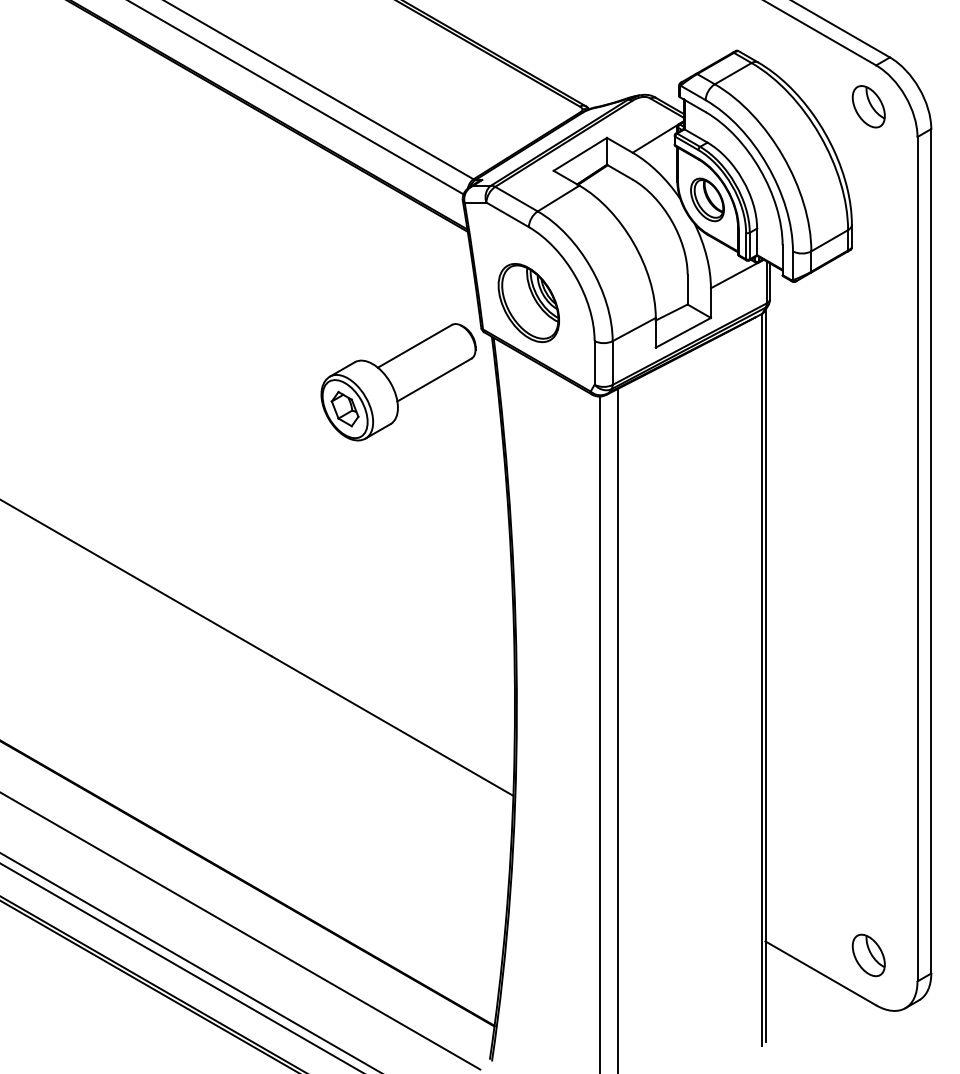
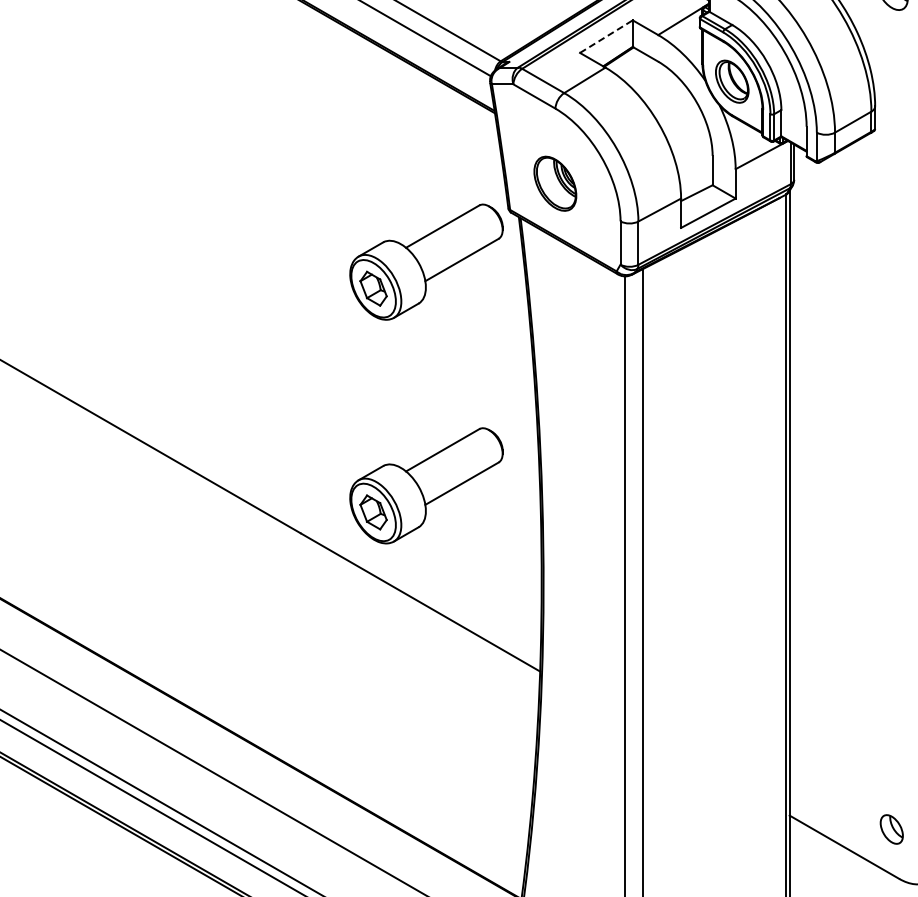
line: (580, 154) -> (606, 36), solid -> dashed
part: (528, 302) -> (555, 183), size x0.7
part: (398, 608) -> (426, 486), added
part: (868, 955) -> (891, 829), size x0.7

